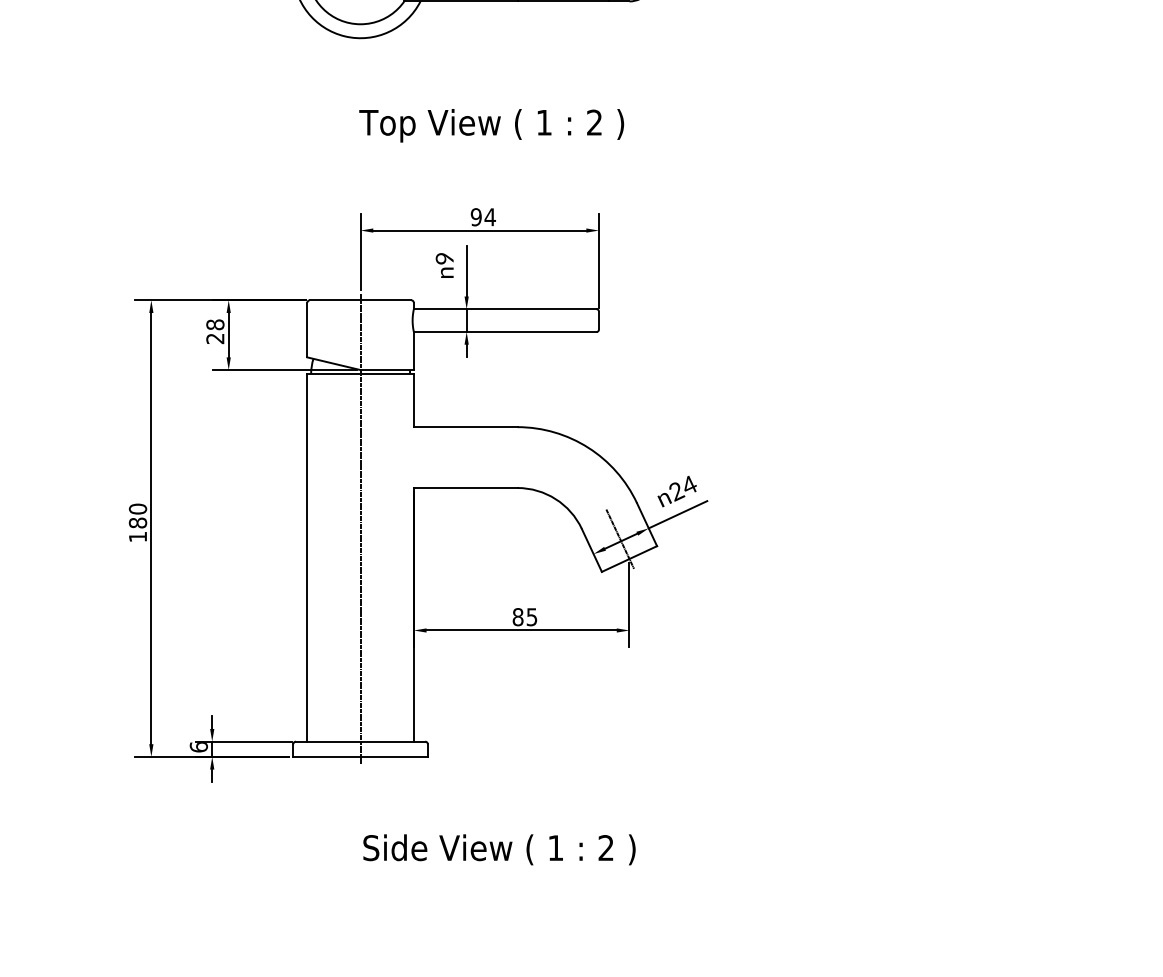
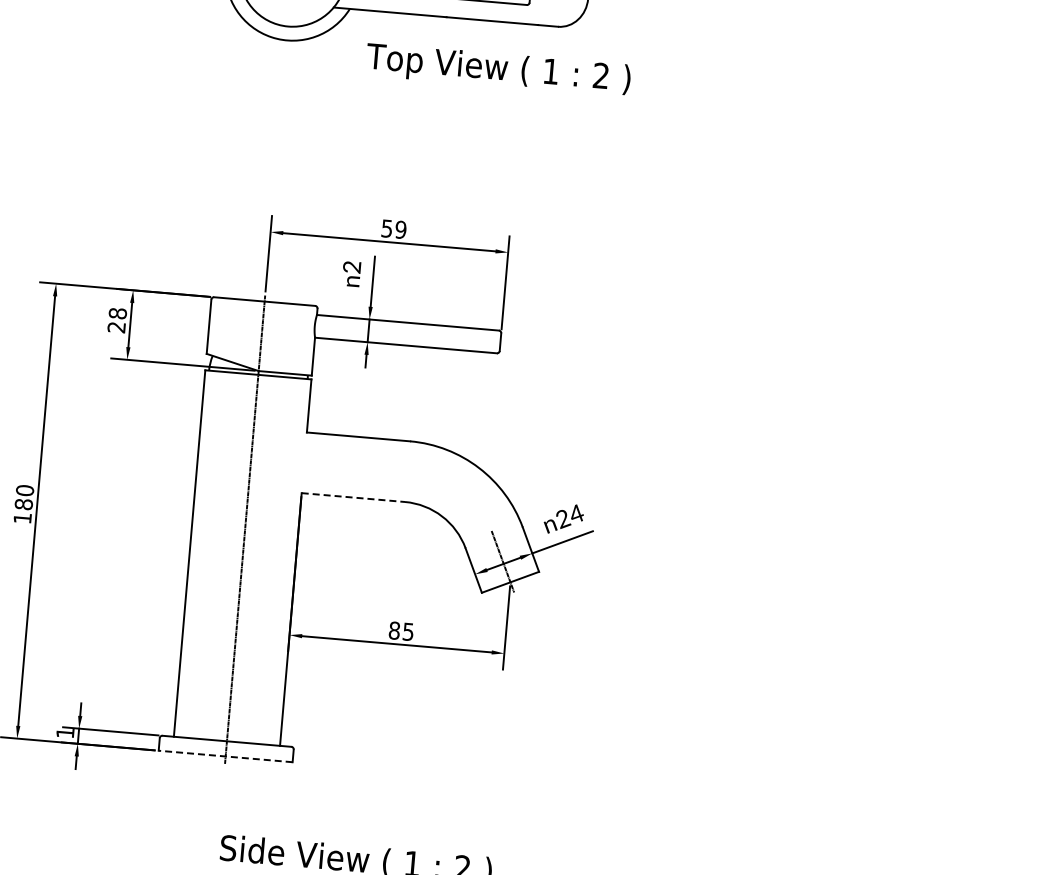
text: (491, 125) -> (498, 69), moved
text: (482, 217) -> (393, 229), 94 -> 59
text: (444, 258) -> (351, 267), 9 -> 2
line: (465, 488) -> (353, 498), solid -> dashed
text: (198, 747) -> (64, 733), 6 -> 1
line: (360, 756) -> (225, 756), solid -> dashed

